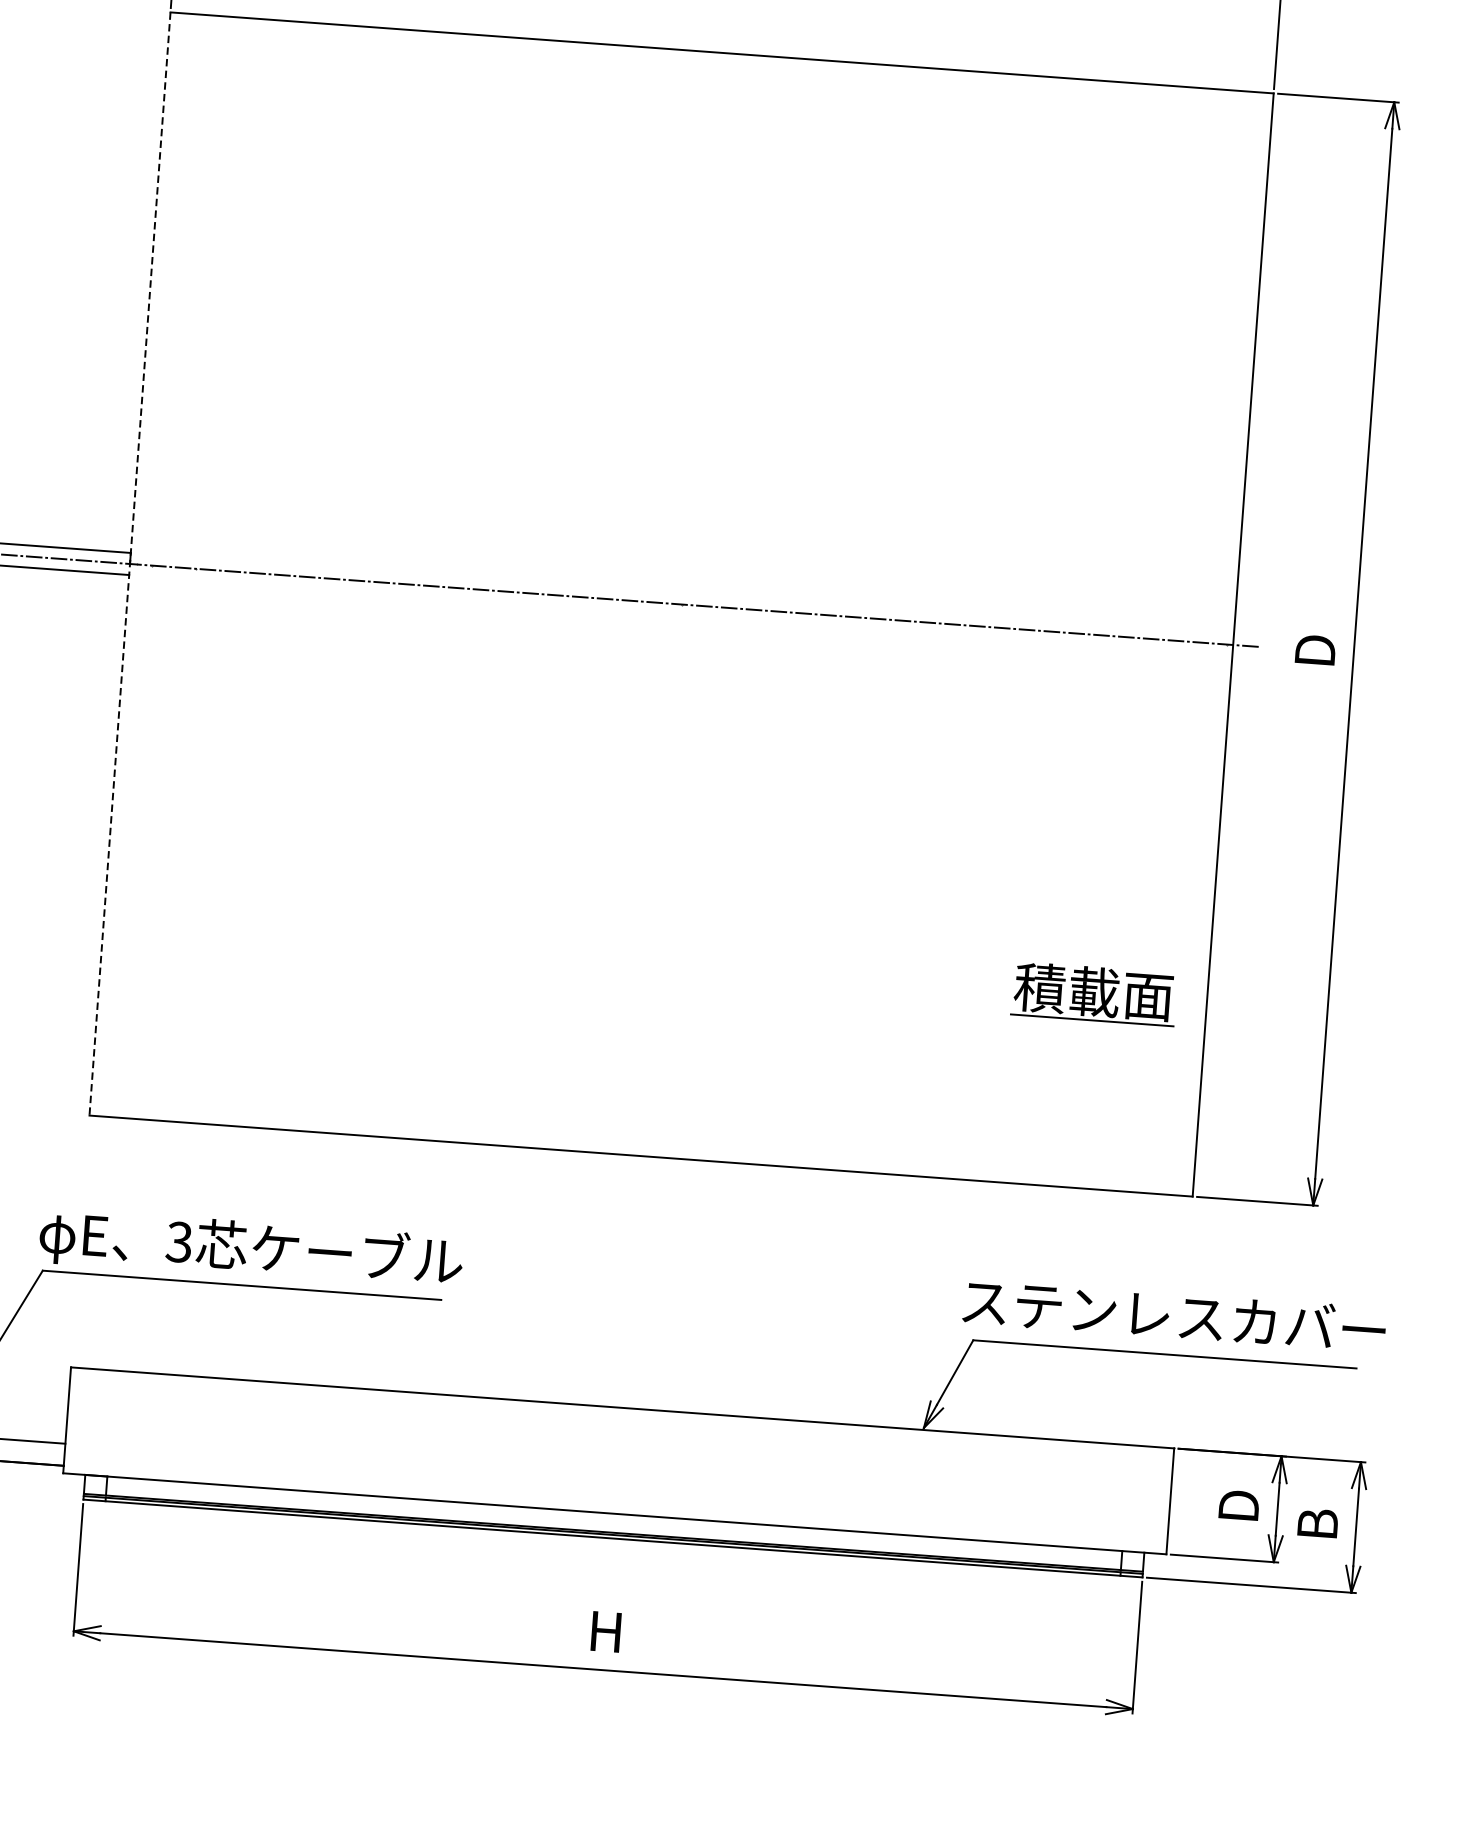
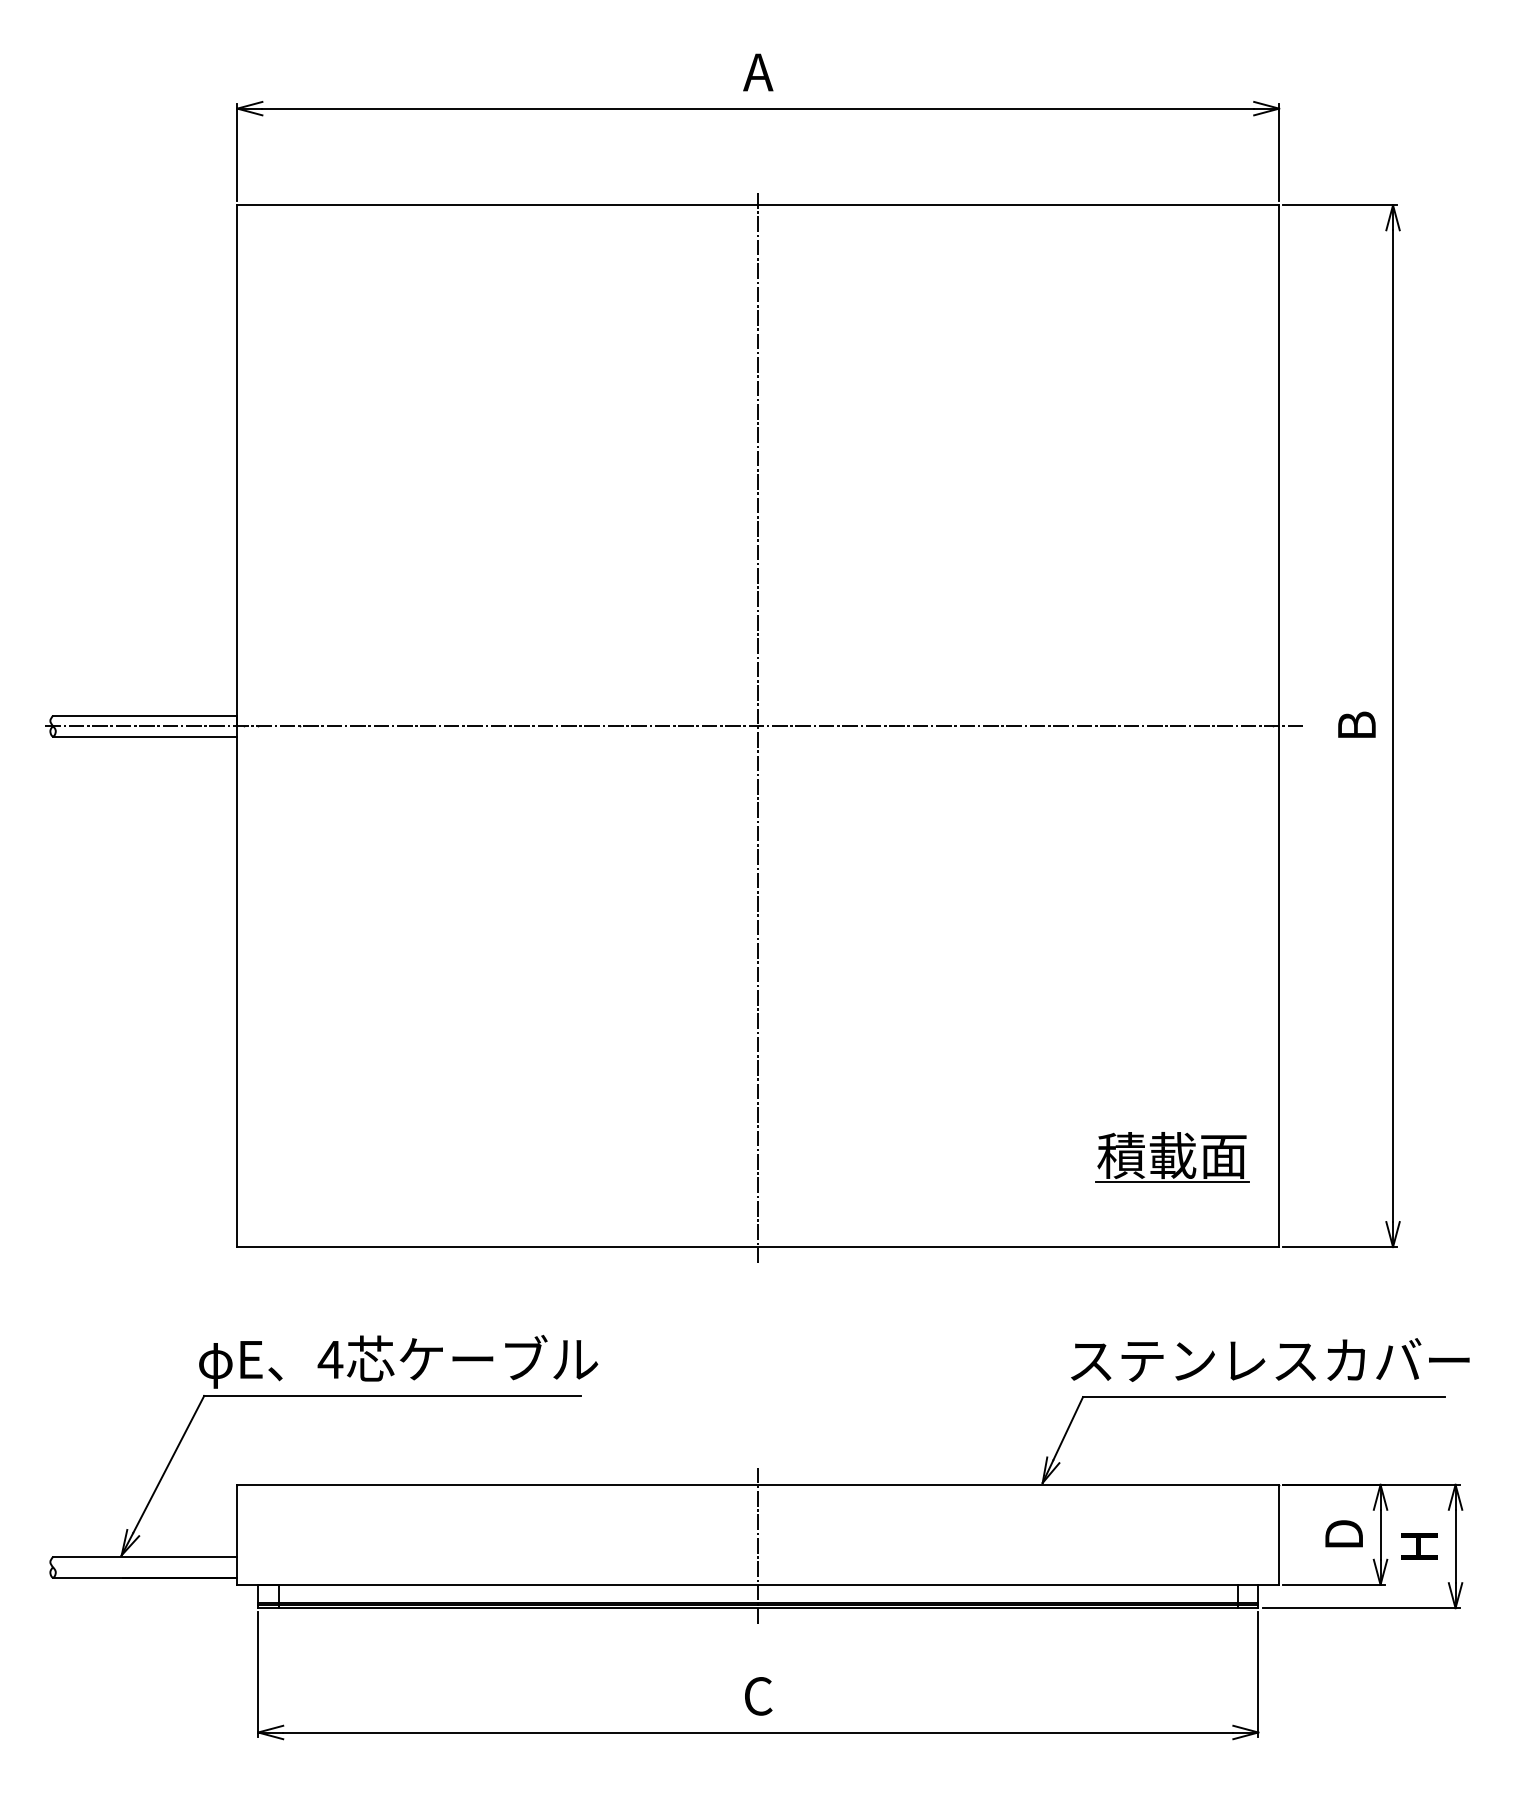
line: (130, 564) -> (237, 726), dashed -> solid
line: (681, 607) -> (758, 728), added
text: (1315, 649) -> (1356, 724), D -> B
part: (1093, 993) -> (1172, 1157), moved
text: (179, 1241) -> (330, 1359), 3 -> 4
line: (618, 1473) -> (758, 1546), added
text: (1318, 1523) -> (1419, 1545), B -> H
text: (606, 1632) -> (758, 1696), H -> C

